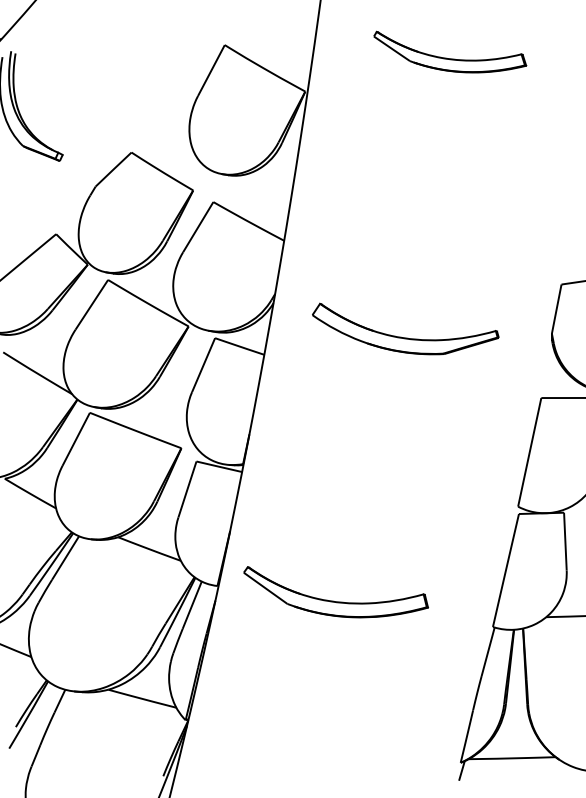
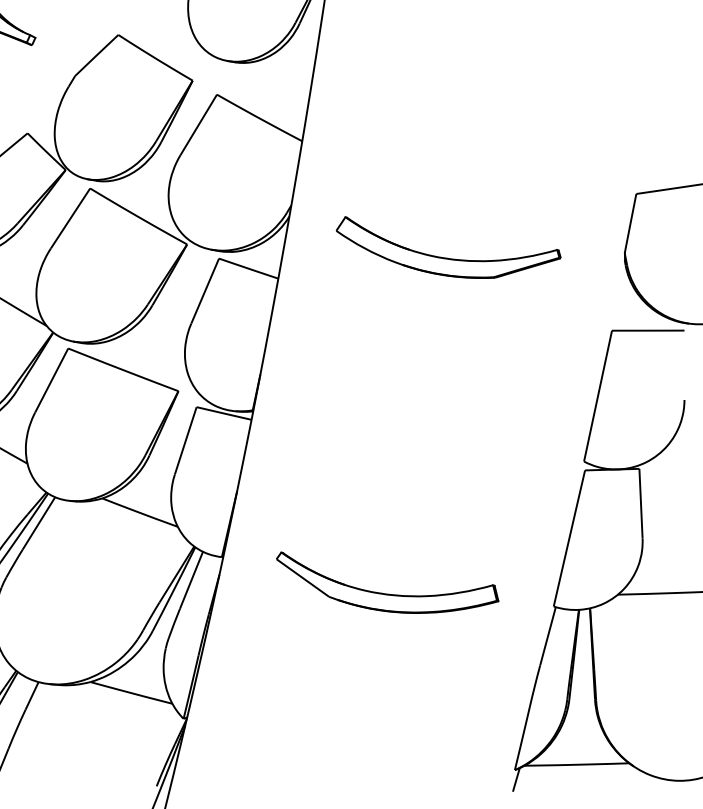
part: (333, 600) -> (384, 592), moved

